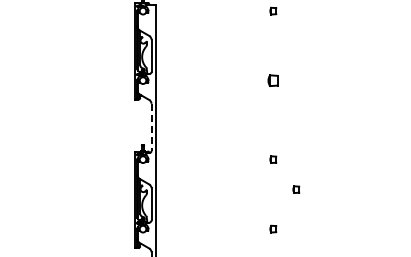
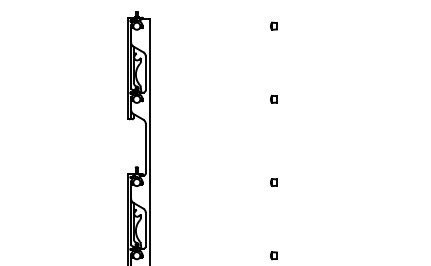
part: (273, 80) -> (274, 99), size x0.62
line: (151, 127) -> (145, 148), dashed -> solid
part: (296, 189) -> (298, 213), removed

